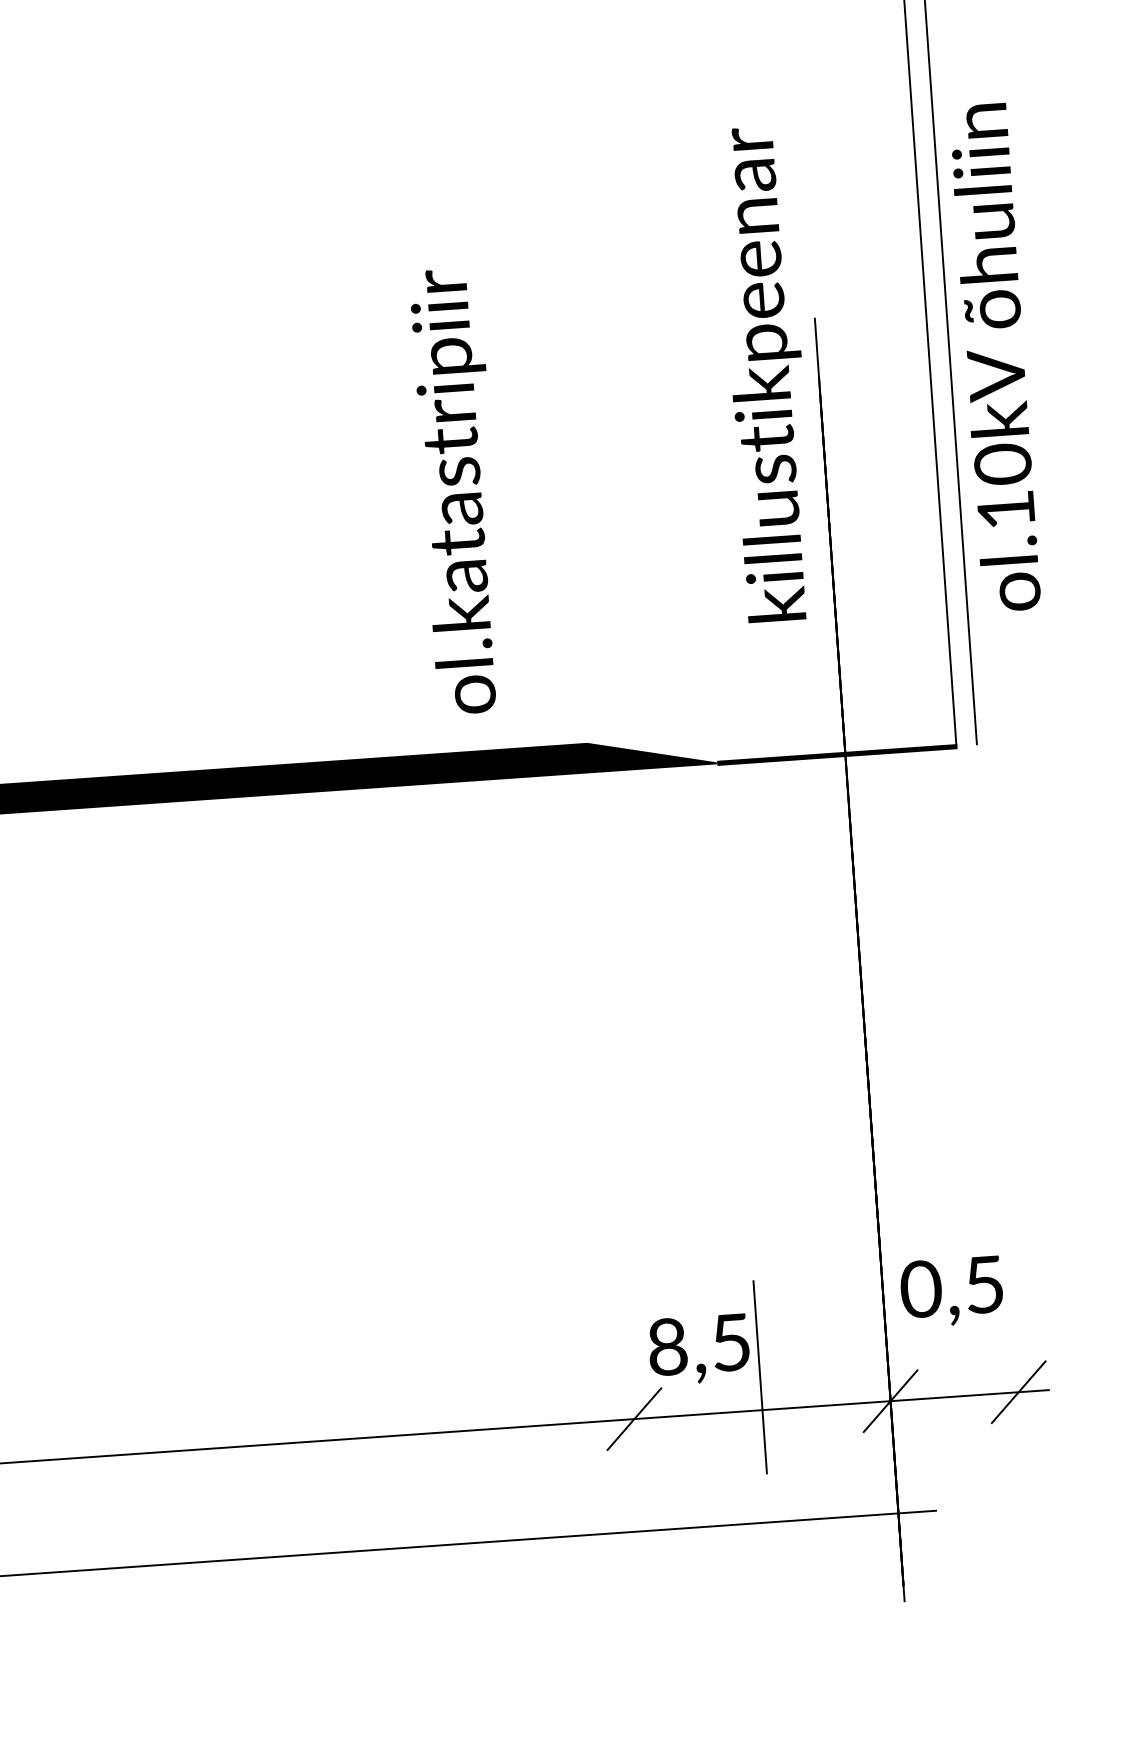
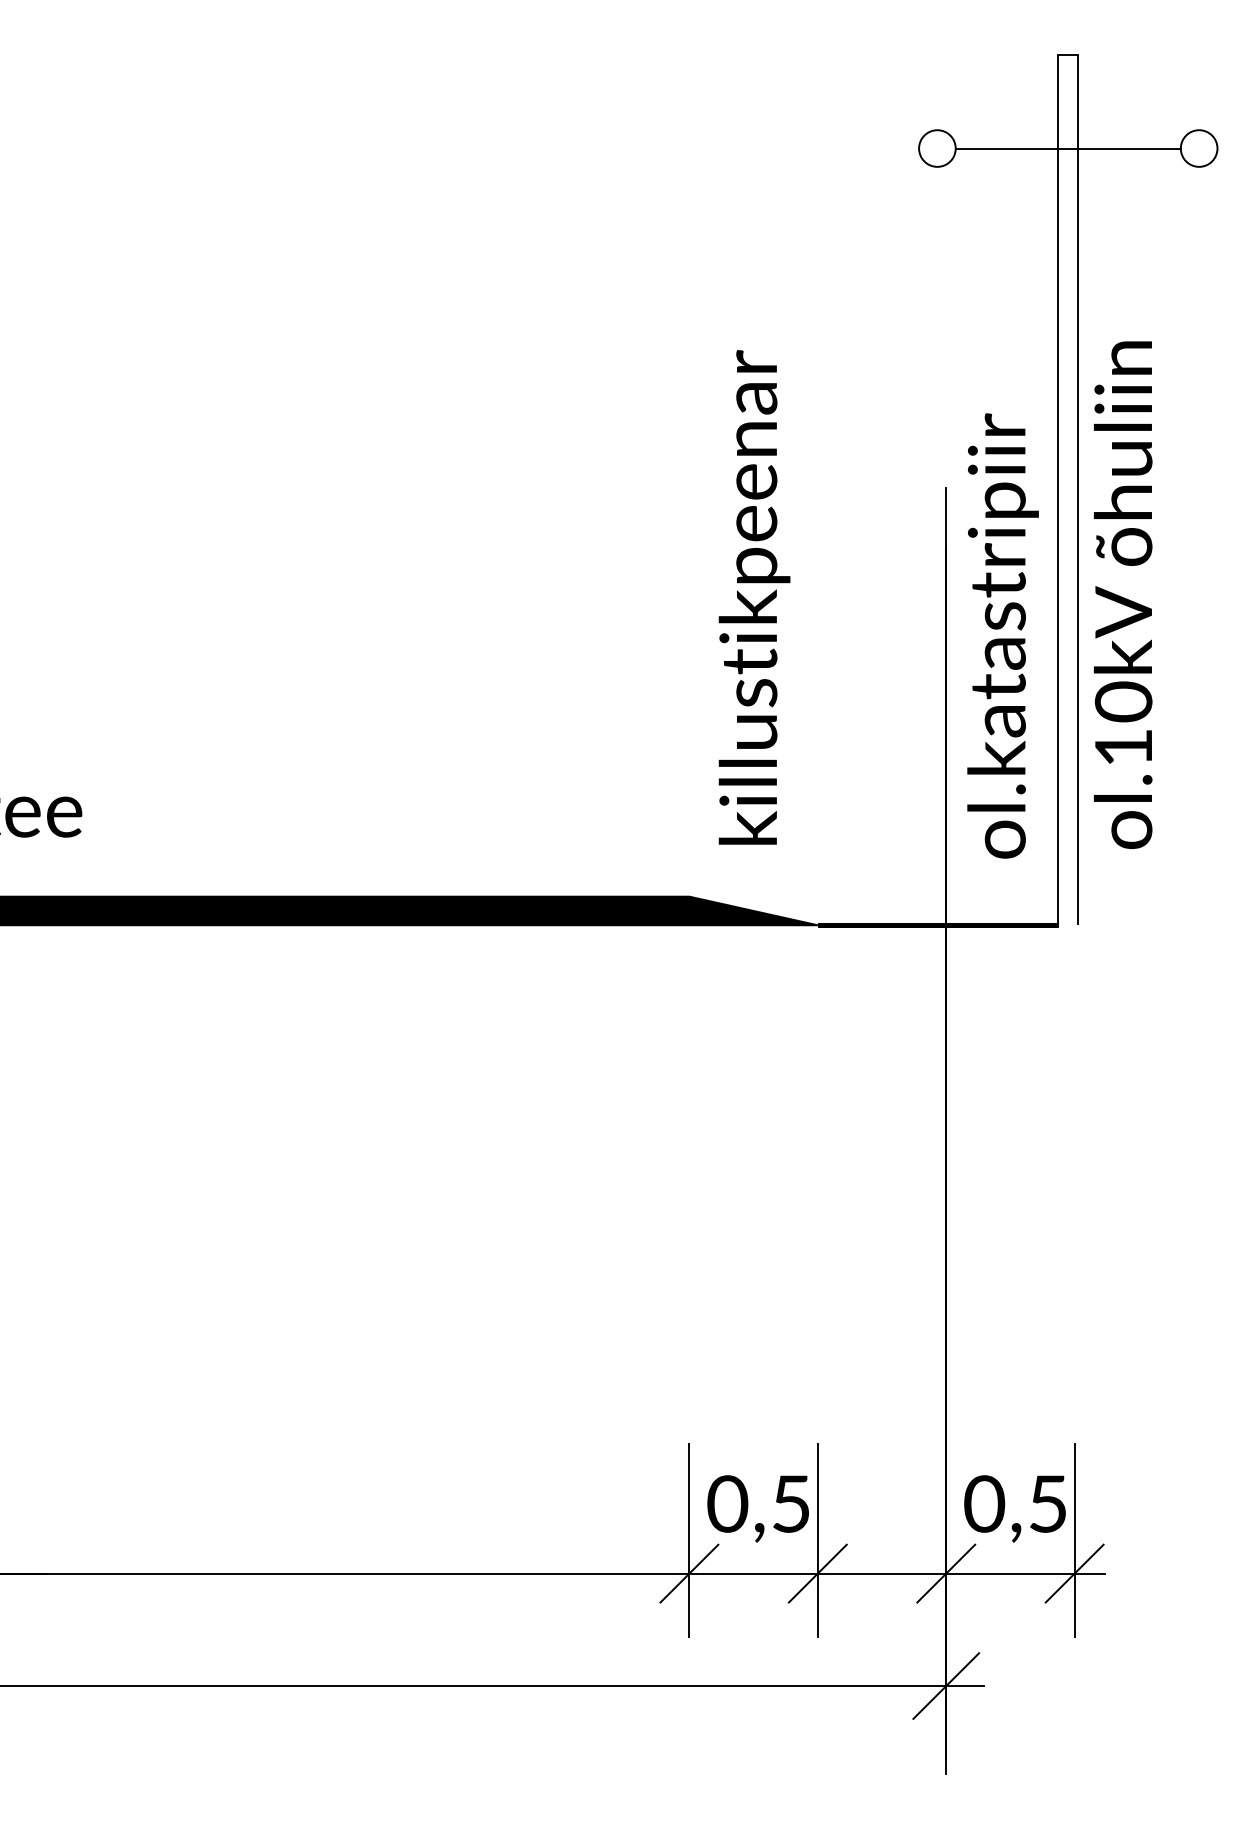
text: (995, 357) -> (1123, 594), moved
text: (766, 374) -> (754, 597), moved
text: (458, 491) -> (1002, 635), moved
text: (951, 1291) -> (1014, 1508), moved
text: (667, 1346) -> (727, 1503), 8,5 -> 0,5
line: (1016, 1359) -> (1074, 1540), added
line: (632, 1386) -> (689, 1540), added
line: (762, 1410) -> (817, 1573), added
line: (898, 1512) -> (946, 1685), added

